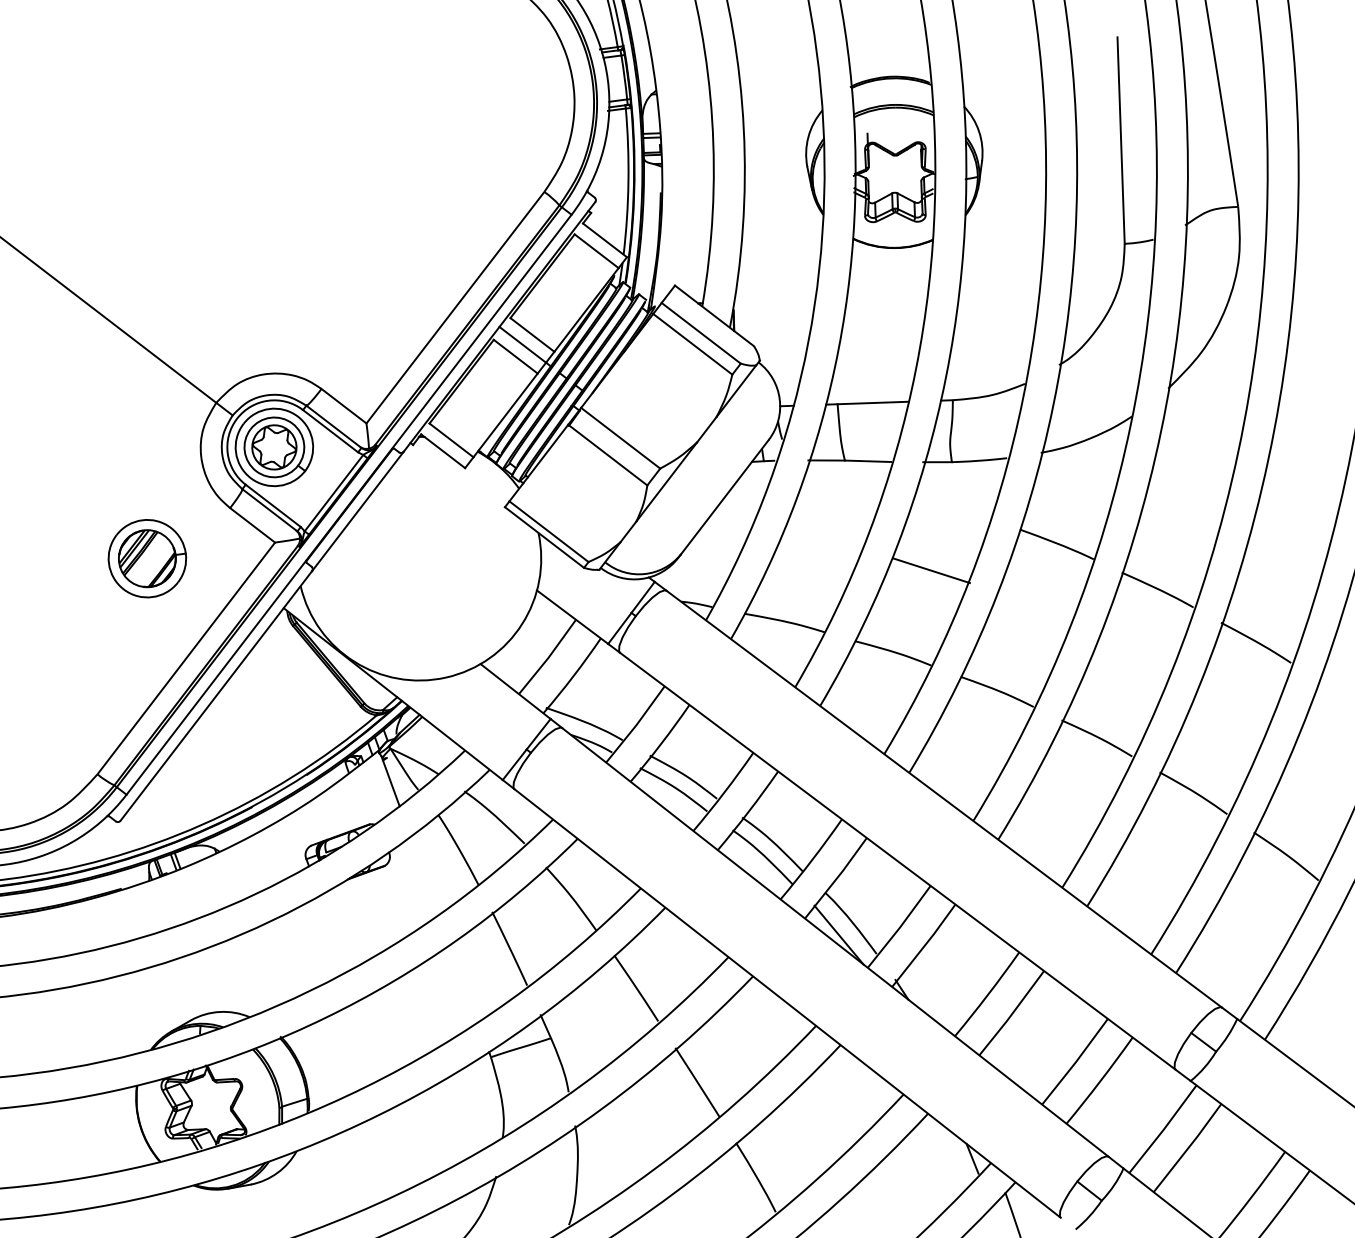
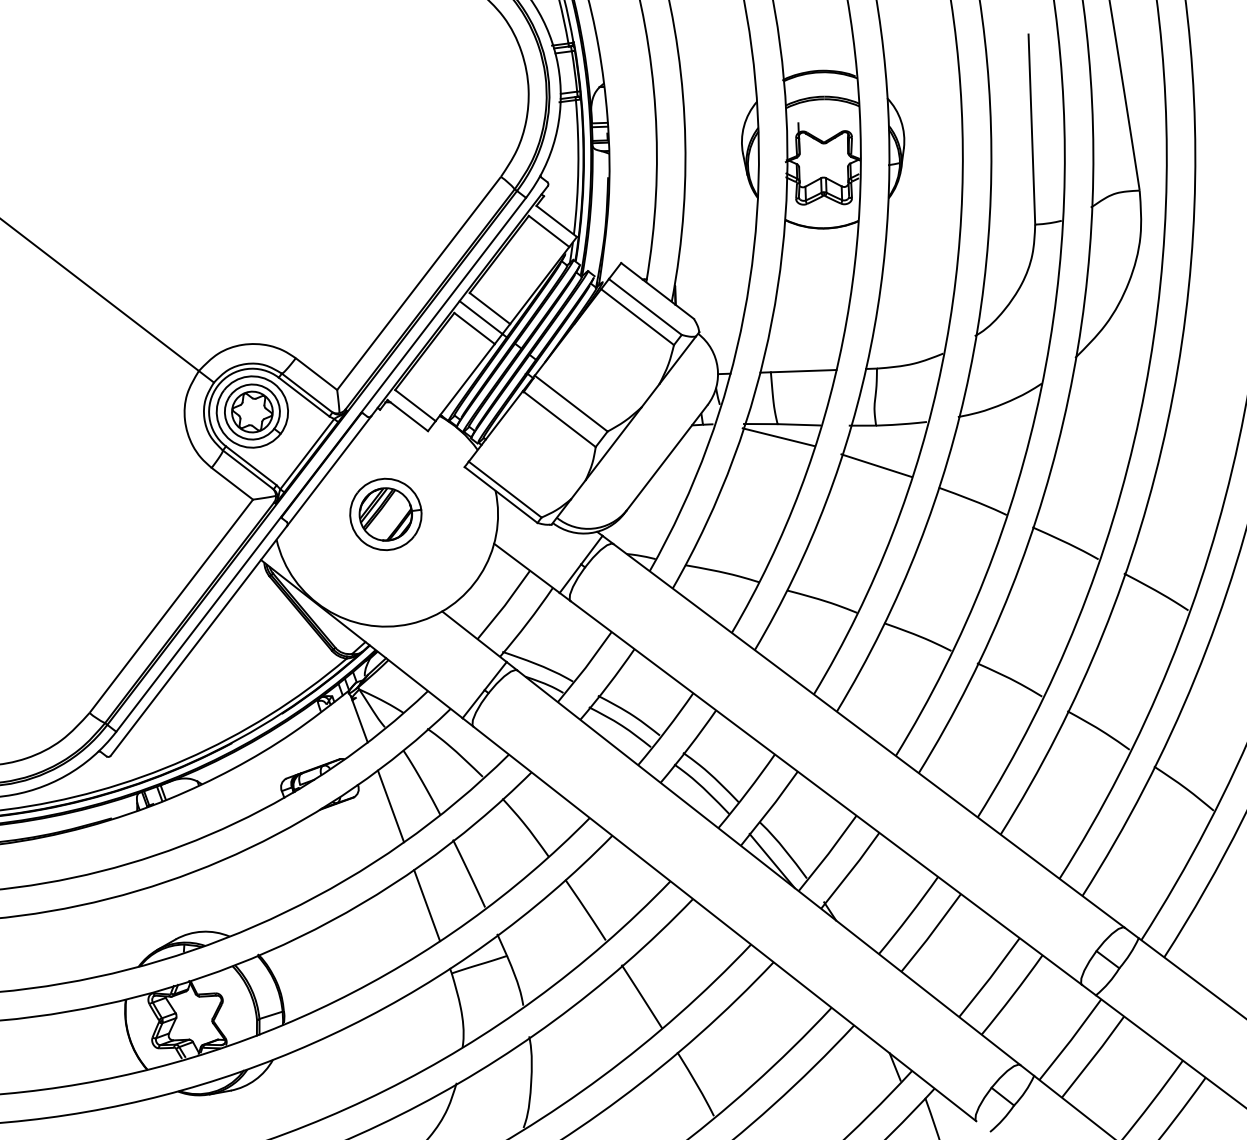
line: (845, 474) -> (778, 436), added
part: (147, 558) -> (385, 514), moved
line: (931, 570) -> (876, 465), moved
line: (424, 875) -> (390, 806), added
line: (464, 983) -> (427, 905), added

